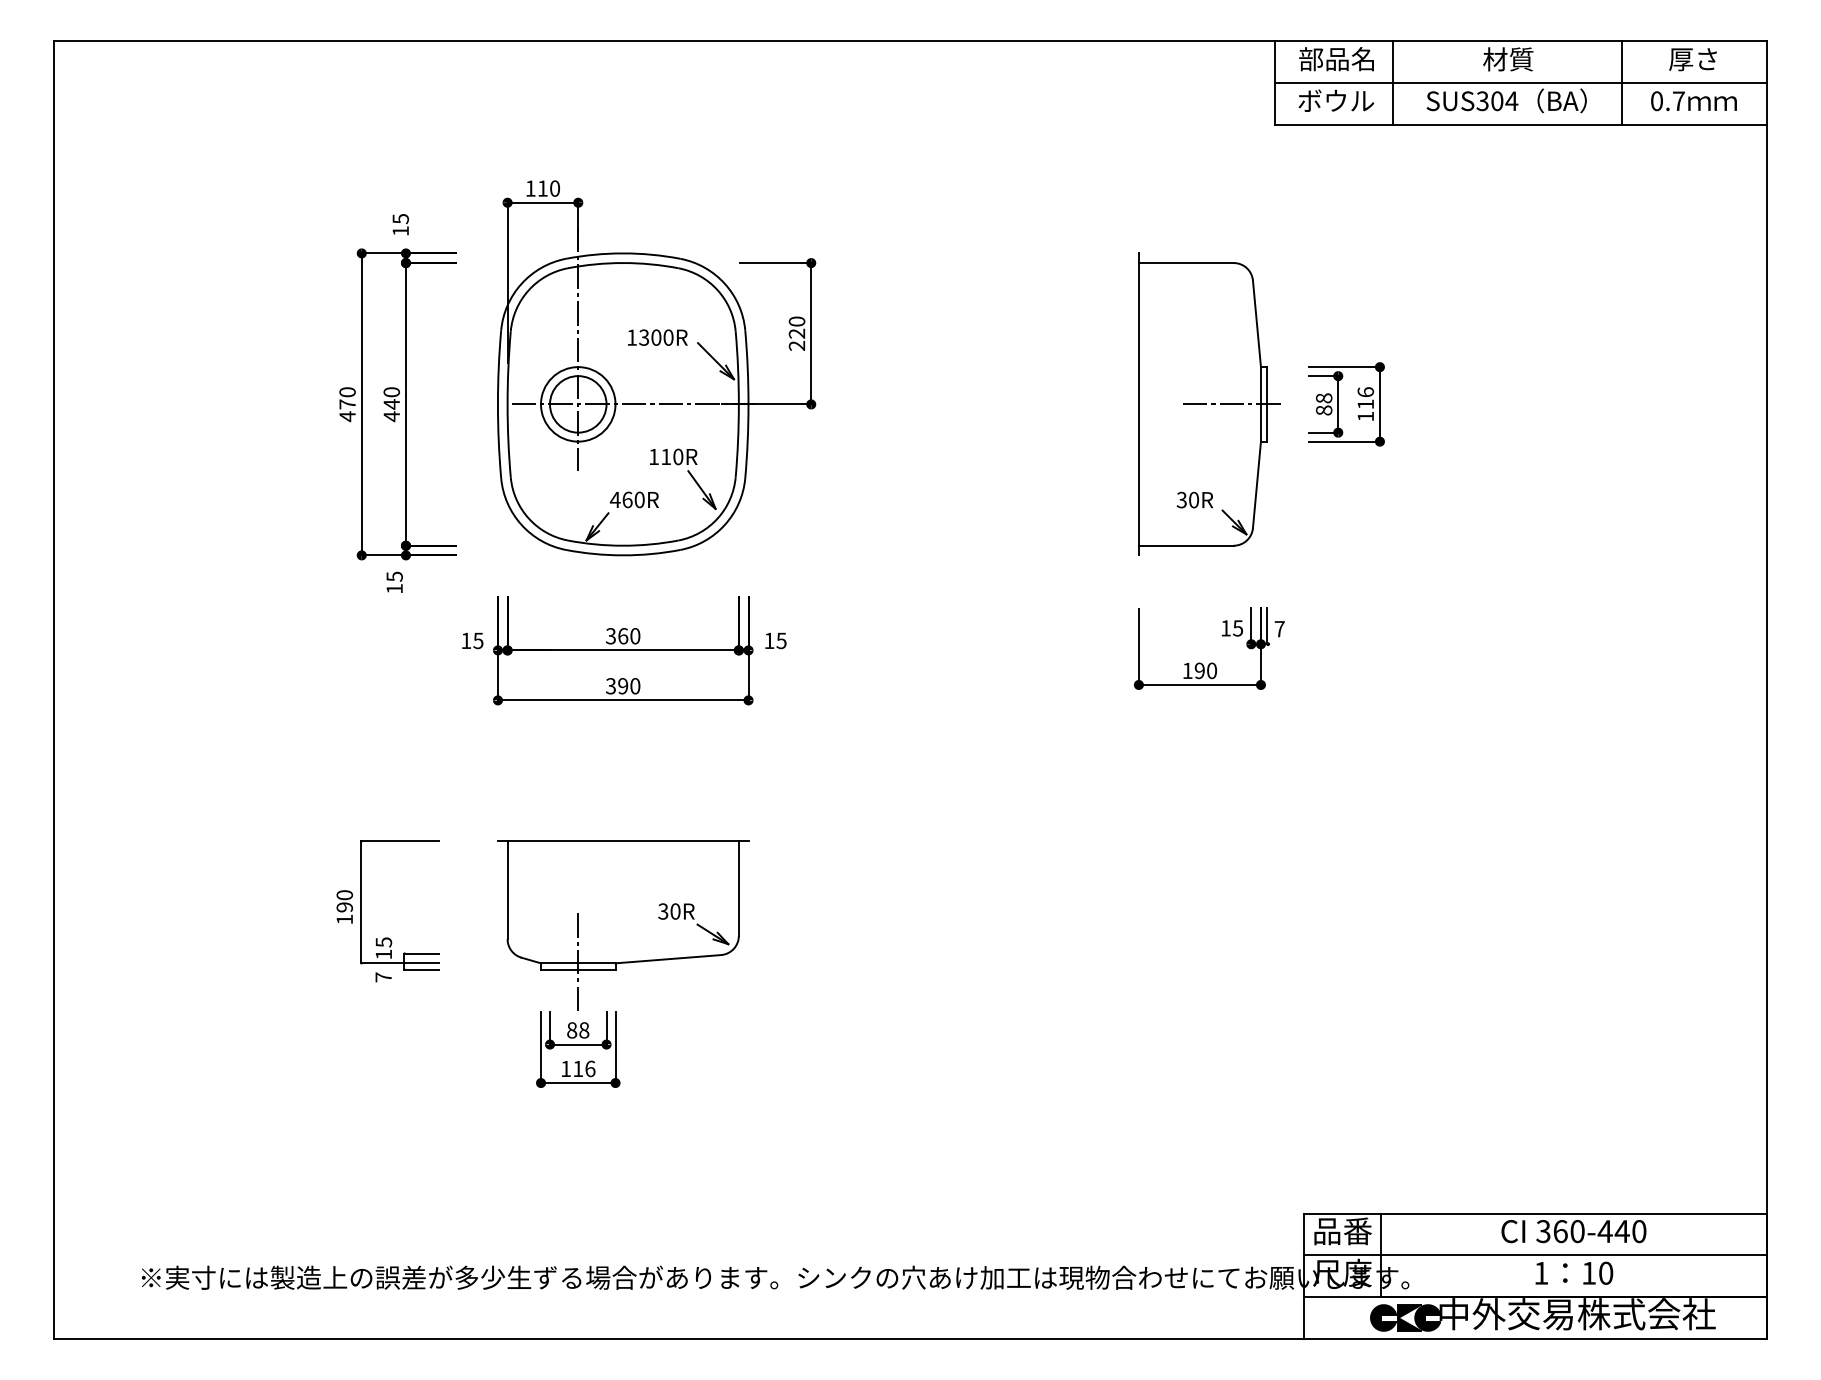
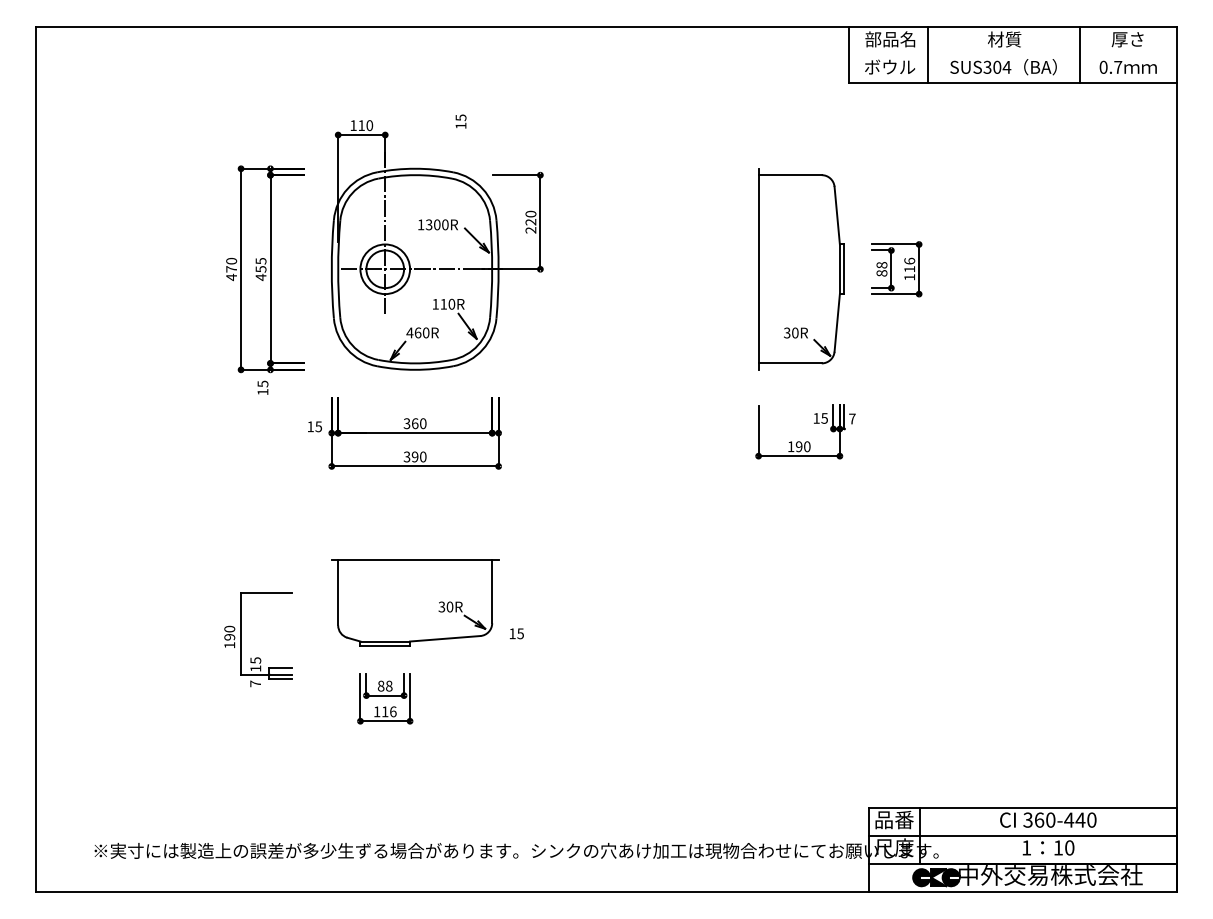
line: (1520, 83) -> (1012, 55), removed
text: (399, 224) -> (460, 121), moved
text: (390, 397) -> (260, 264), 440 -> 455
line: (1231, 404) -> (820, 269), removed
text: (775, 640) -> (516, 633), moved
part: (362, 910) -> (241, 639), moved
line: (578, 963) -> (385, 641), removed

